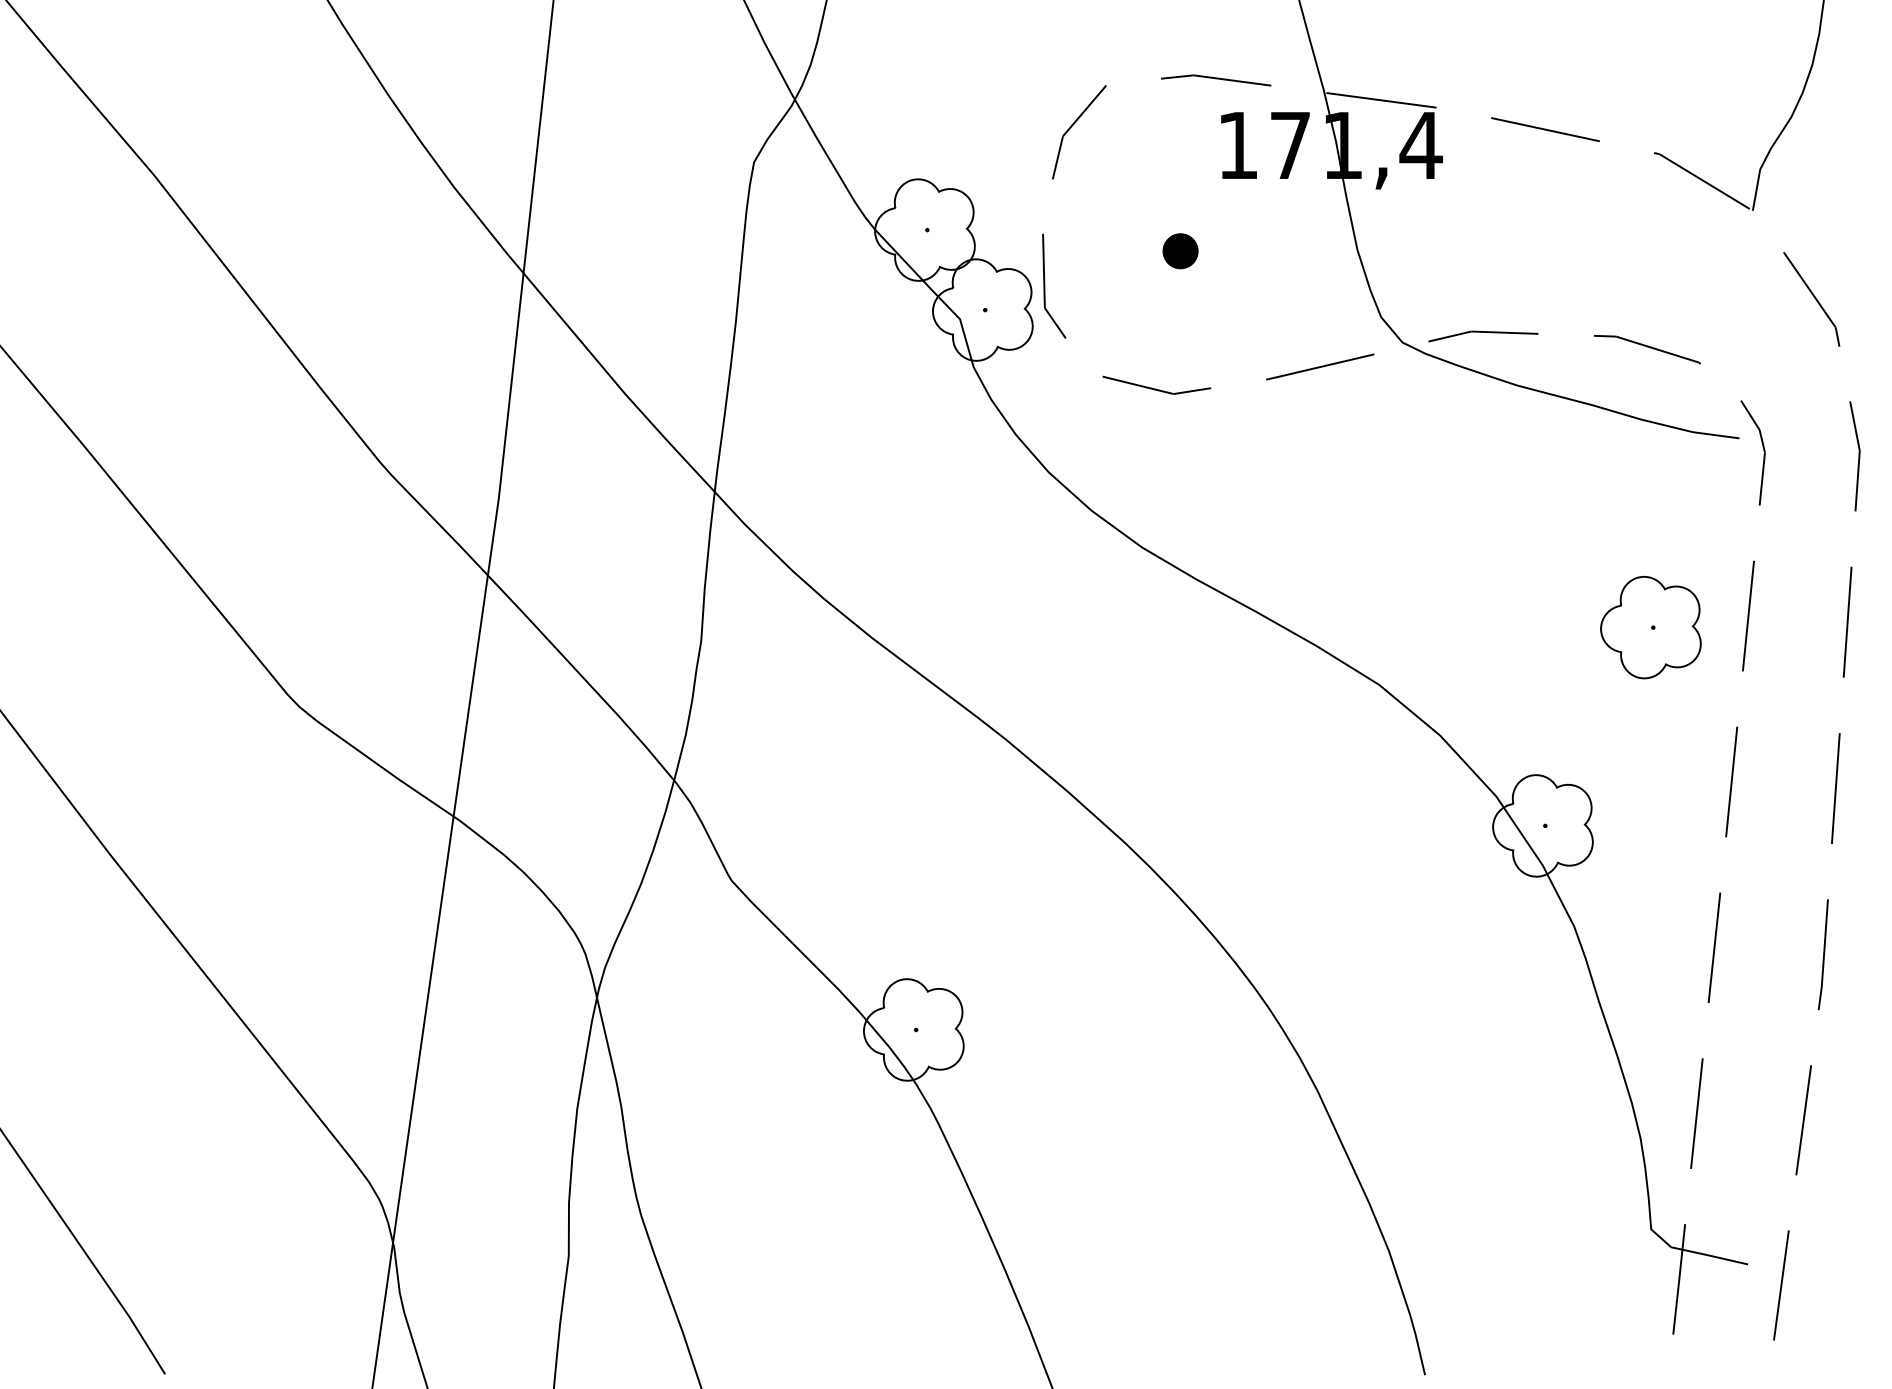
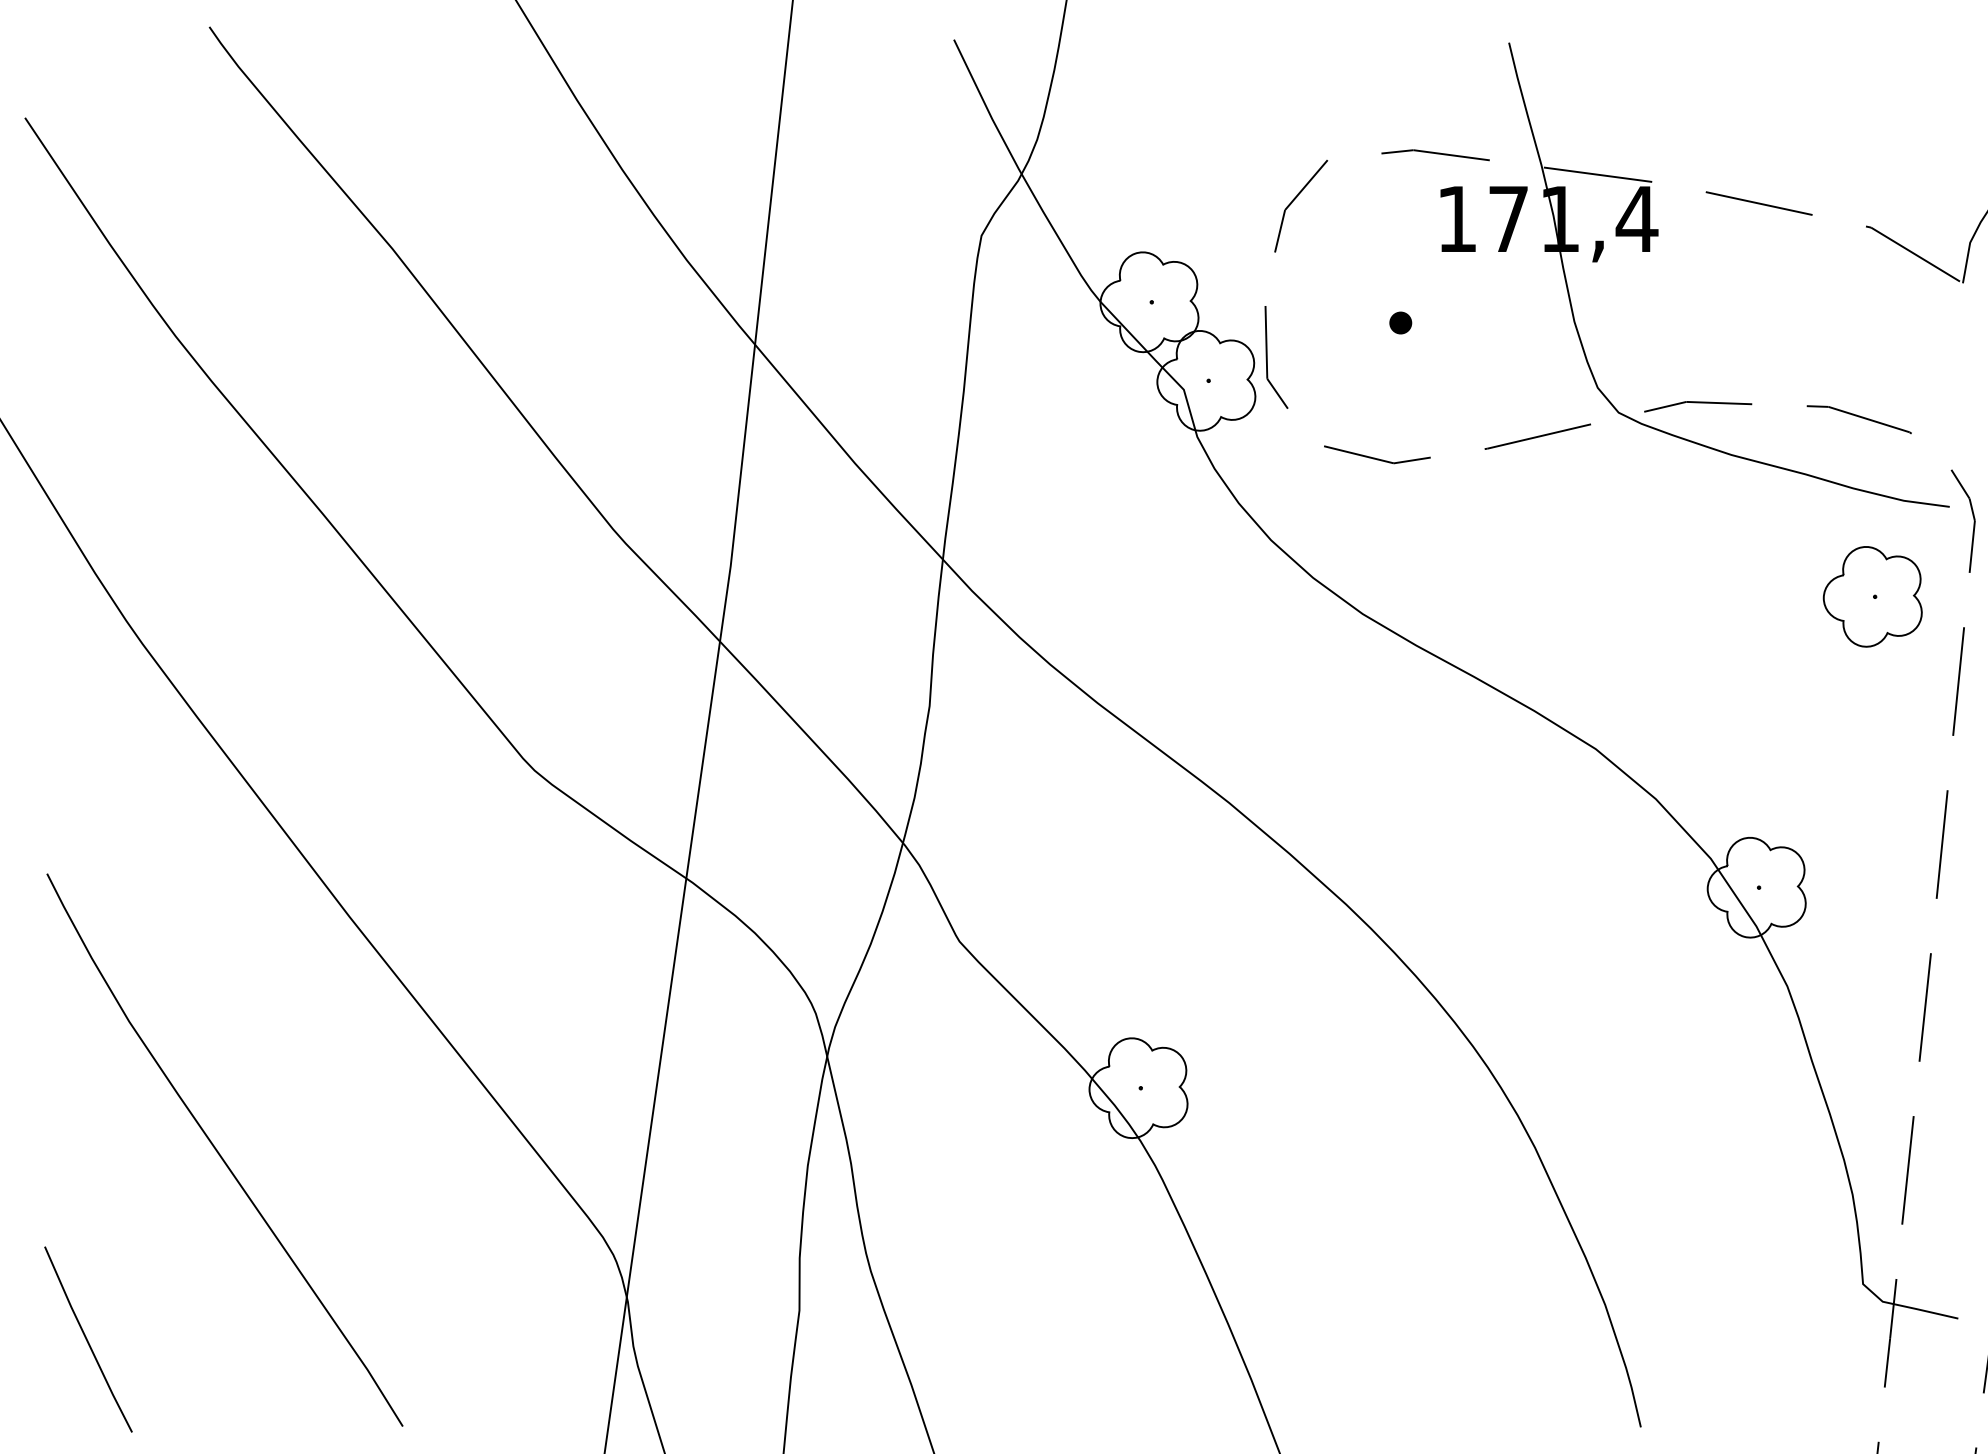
part: (1180, 250) -> (1400, 322), size x0.62
part: (1650, 627) -> (1872, 596), moved

